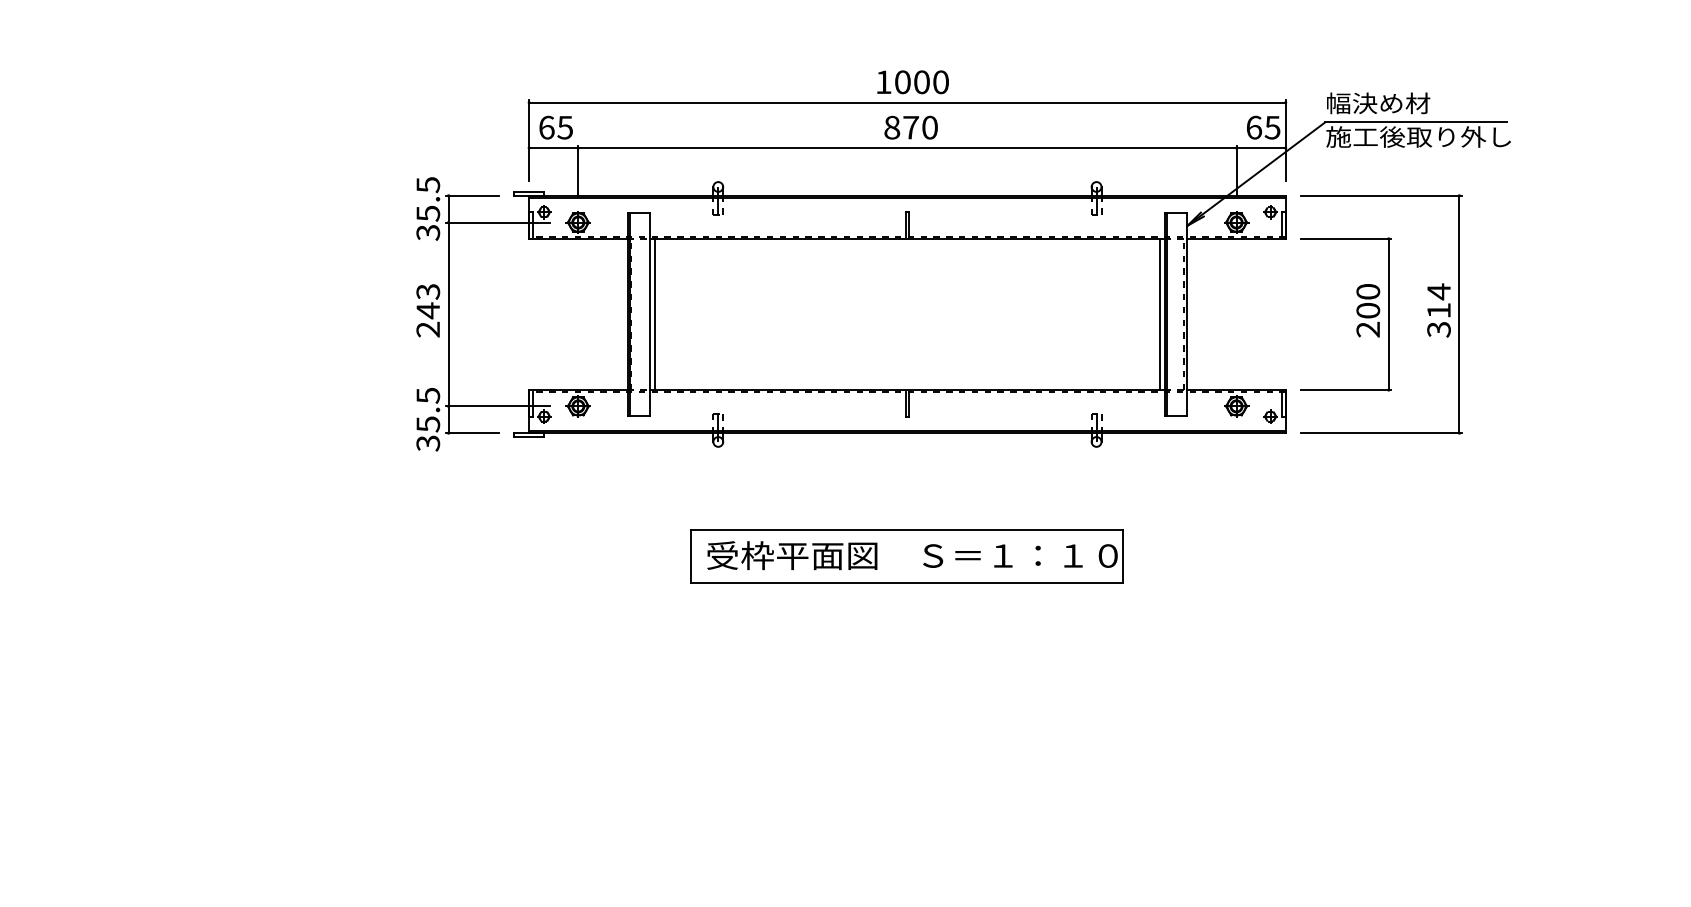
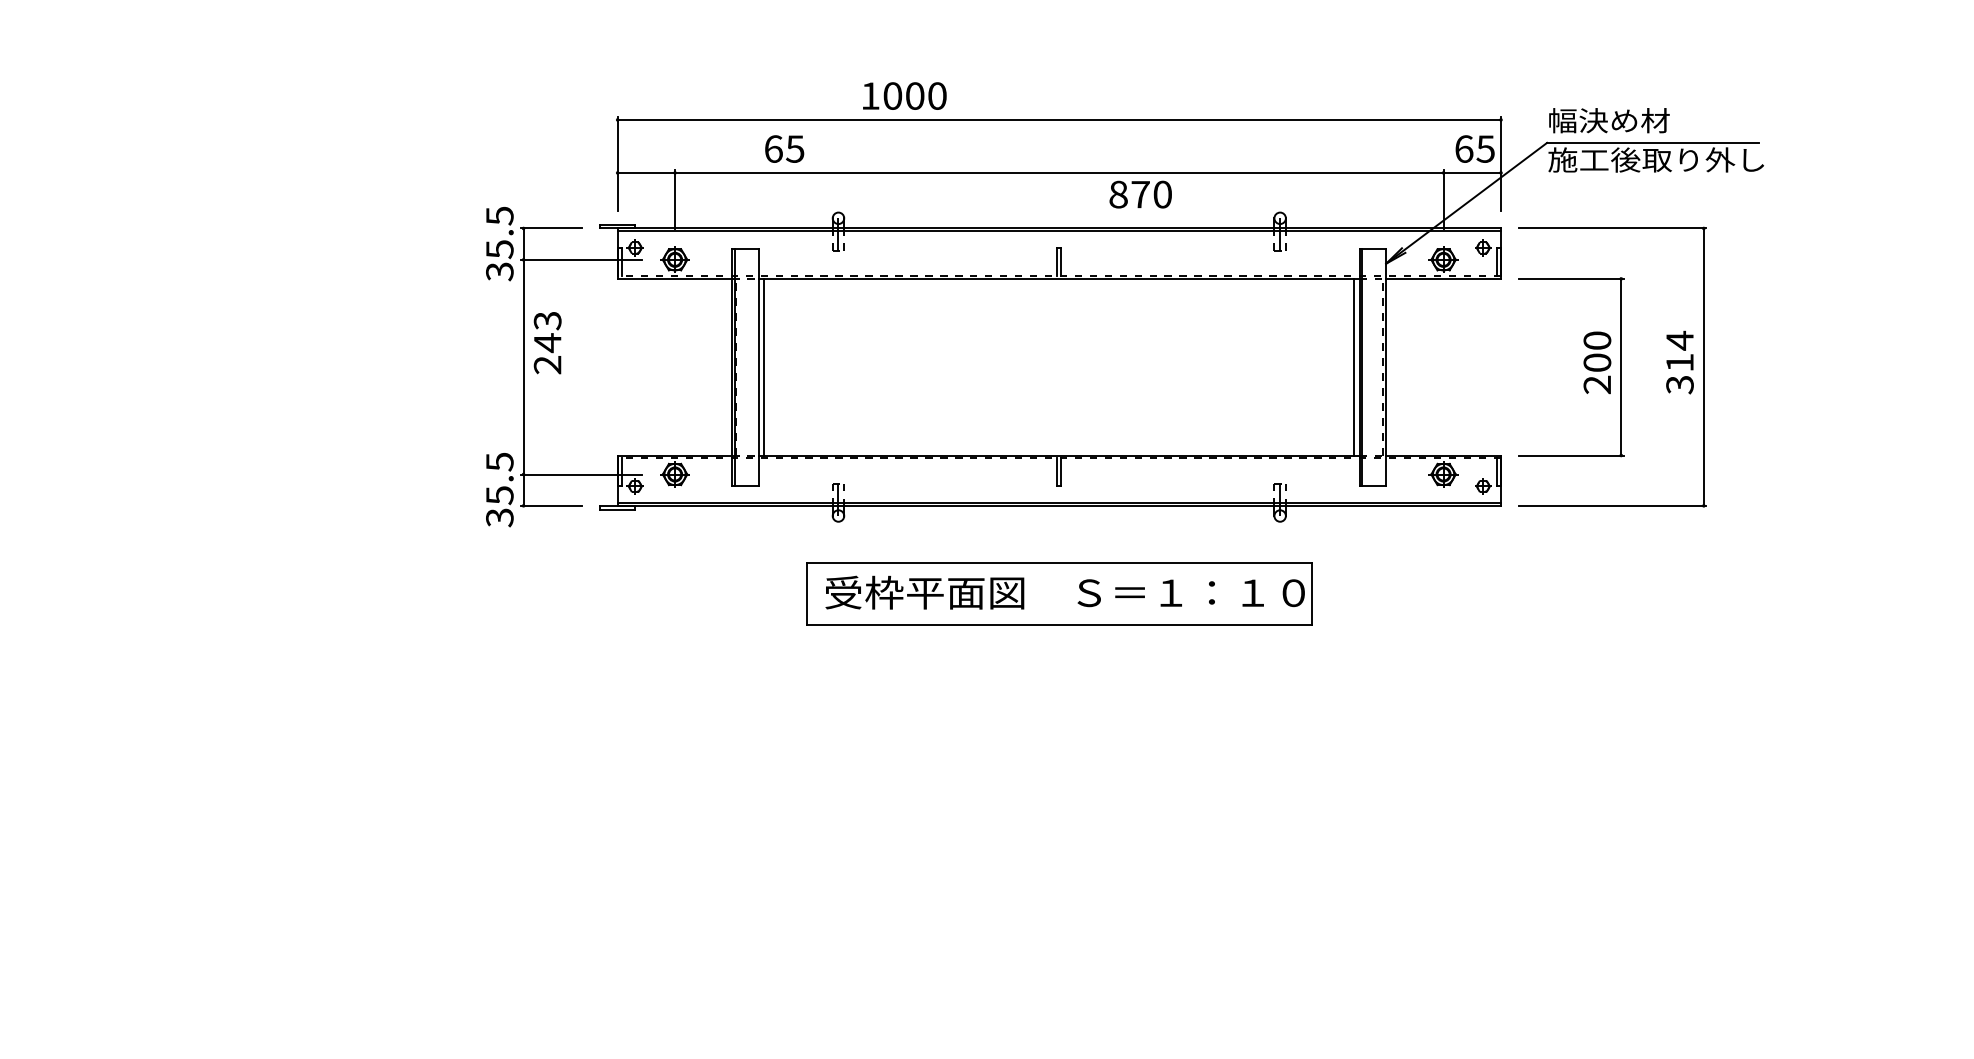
text: (912, 82) -> (904, 96), moved
text: (555, 127) -> (783, 148), moved
text: (910, 127) -> (1139, 194), moved
text: (428, 310) -> (547, 342), moved
part: (906, 556) -> (1058, 593), moved

